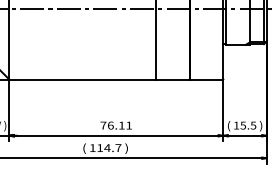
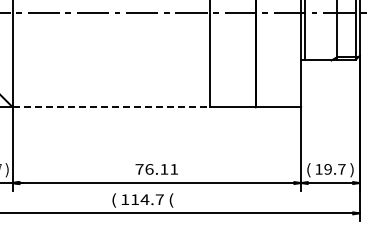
line: (82, 79) -> (111, 107), solid -> dashed
text: (248, 125) -> (334, 169), 15.5 -> 19.7
text: (127, 148) -> (171, 200), ) -> (

